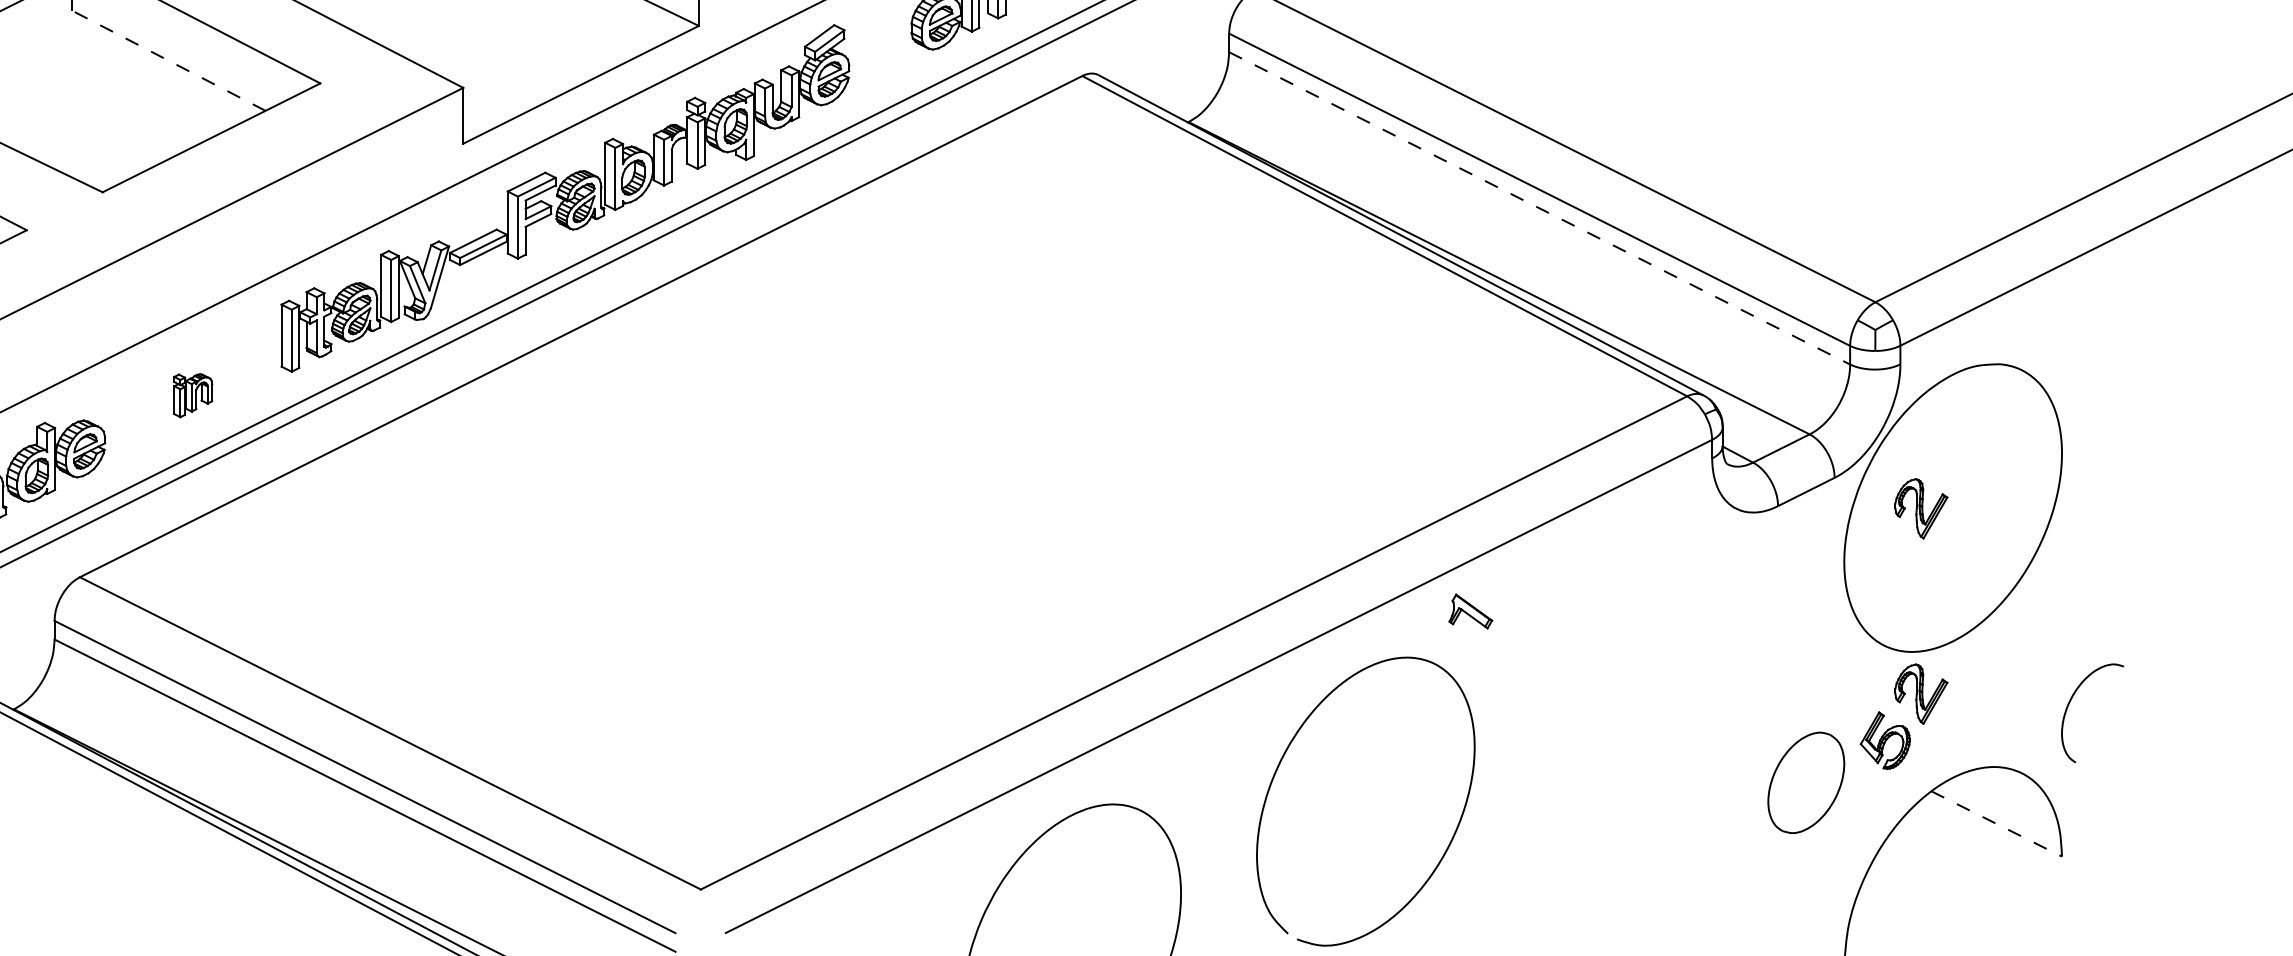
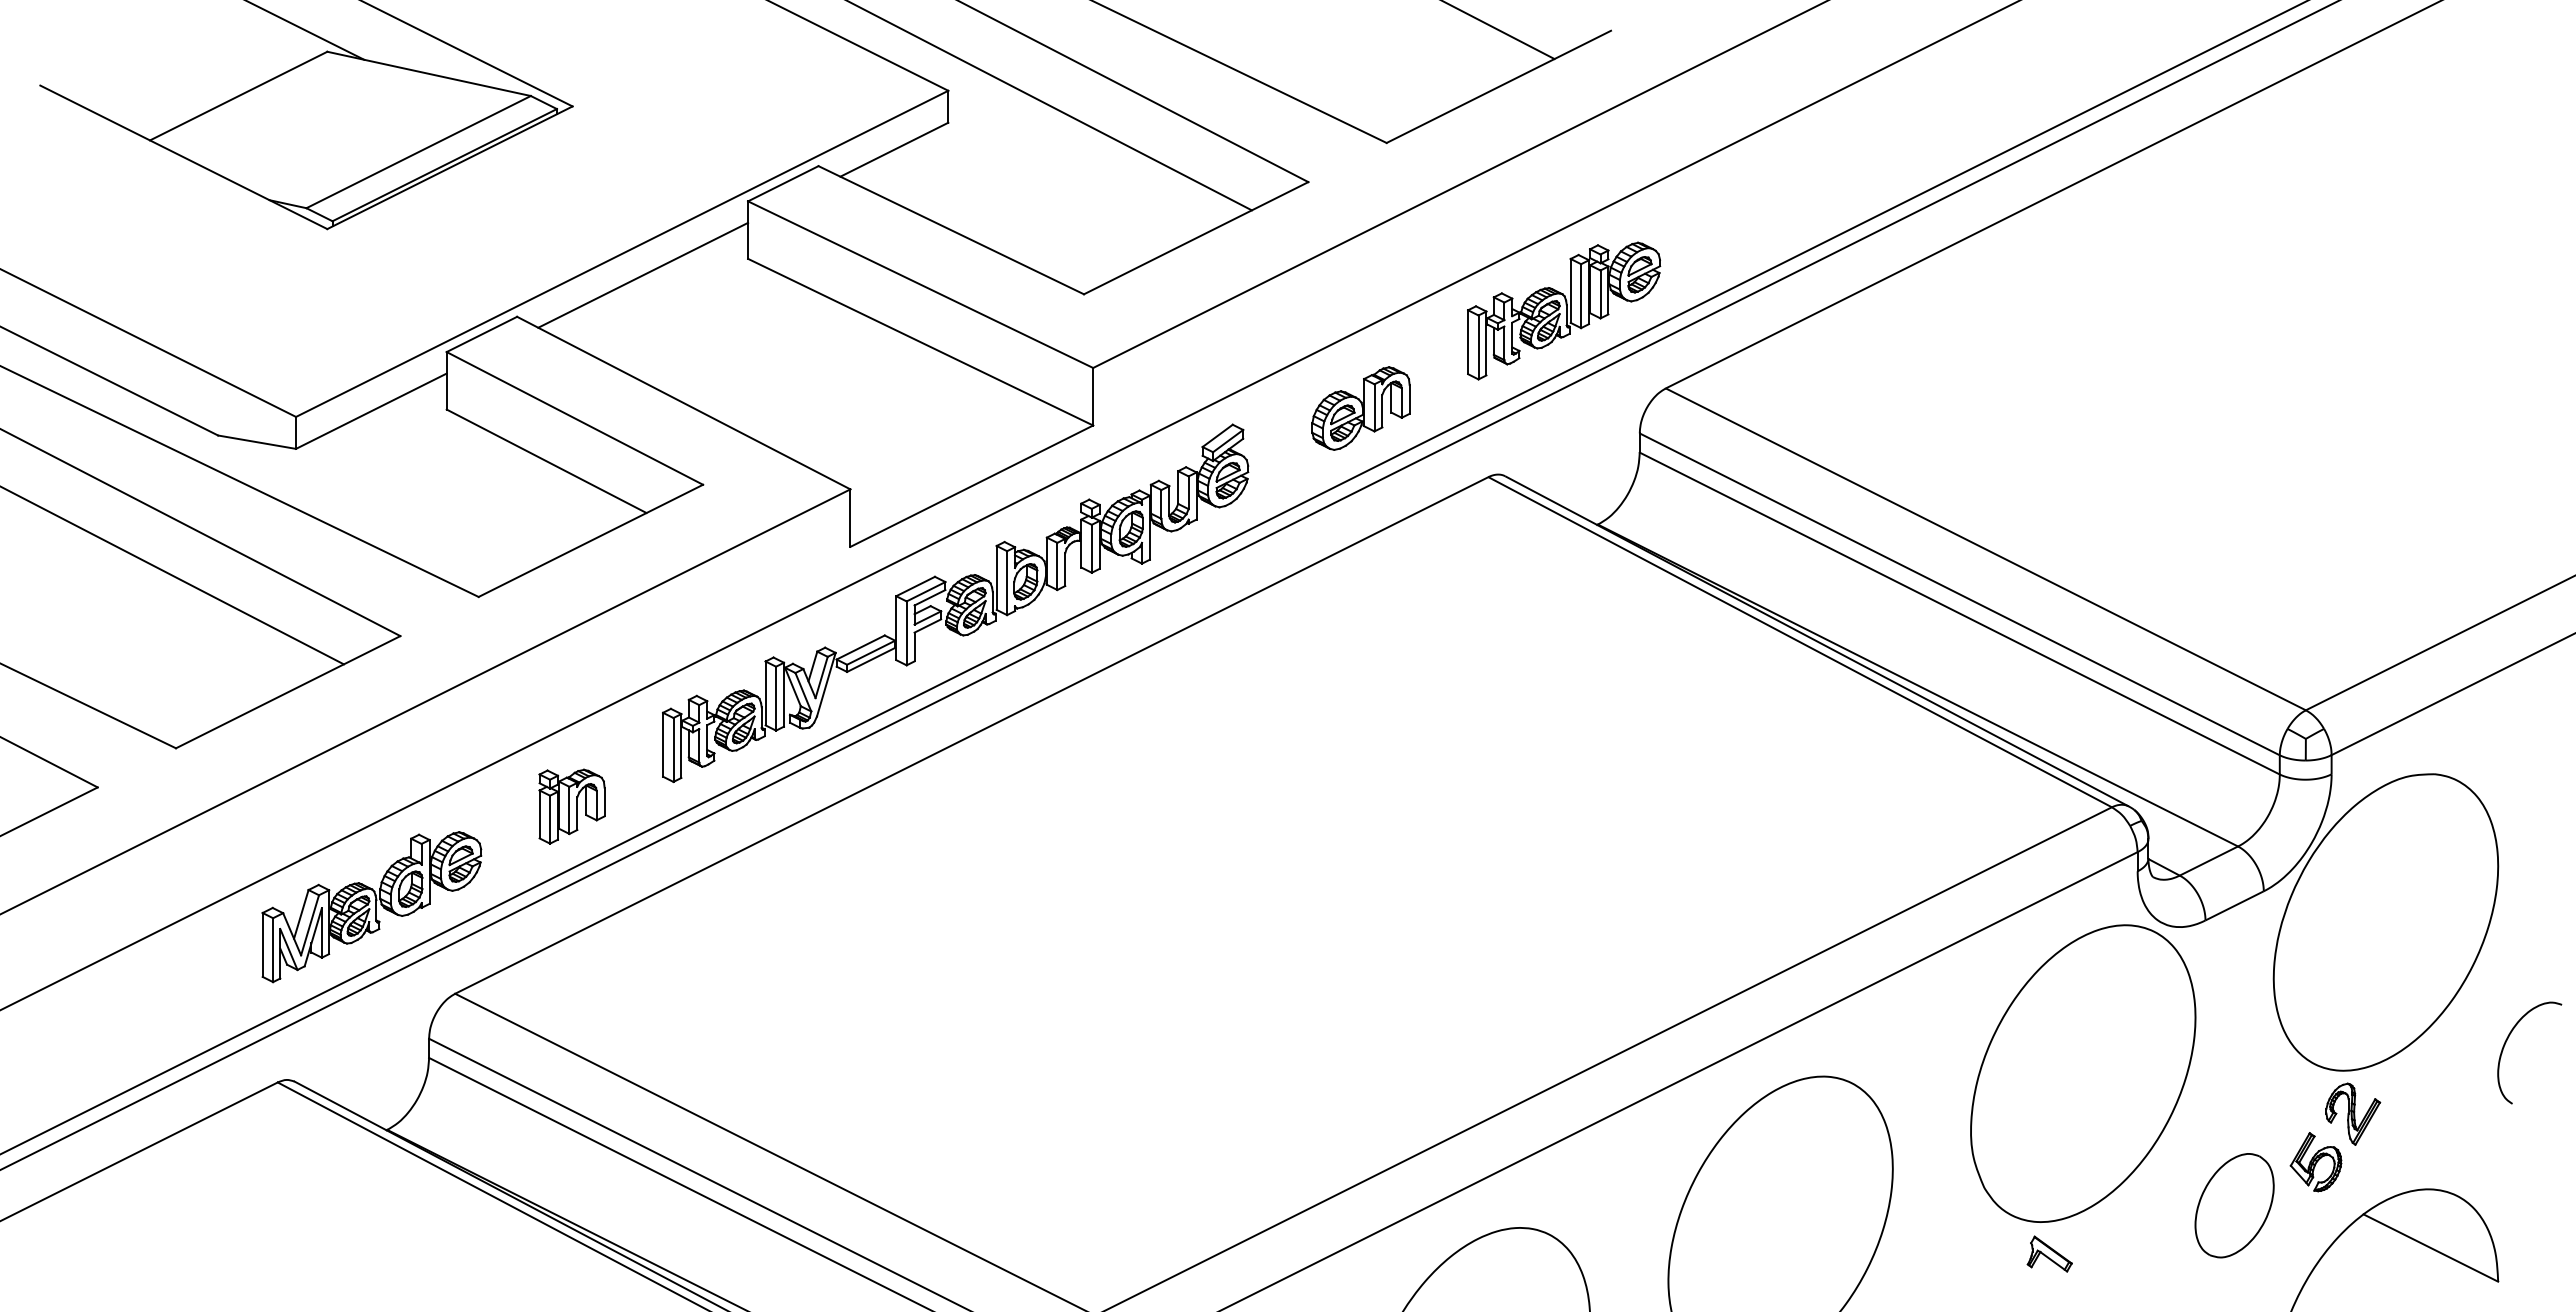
line: (168, 60) -> (546, 461), dashed -> solid
line: (1540, 208) -> (1960, 613), dashed -> solid
part: (192, 395) -> (571, 806), size x1.67
part: (1921, 508) -> (2353, 922), removed
part: (1470, 610) -> (2049, 1253), moved
part: (1659, 654) -> (2083, 1073), added
curve: (2069, 706) -> (2505, 1045), moved
line: (1997, 824) -> (2431, 1248), dashed -> solid

